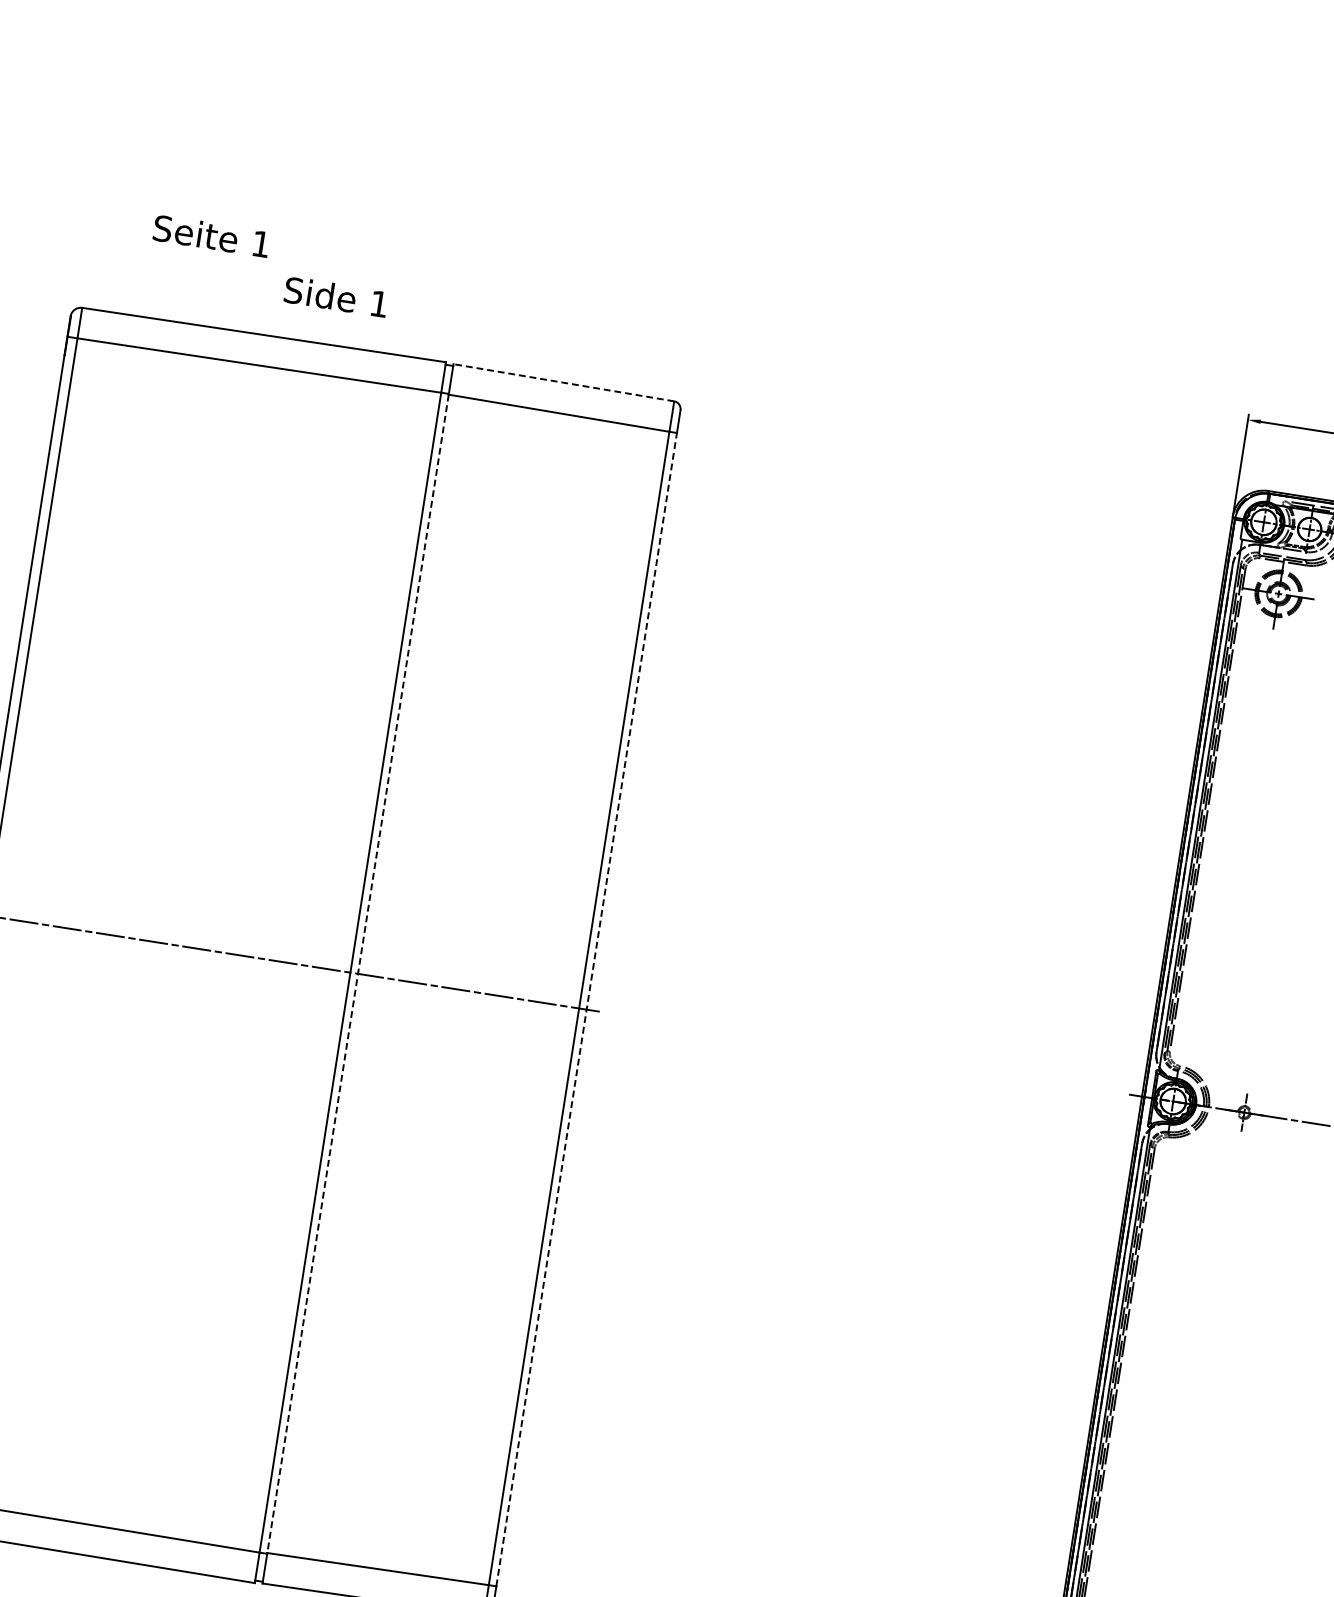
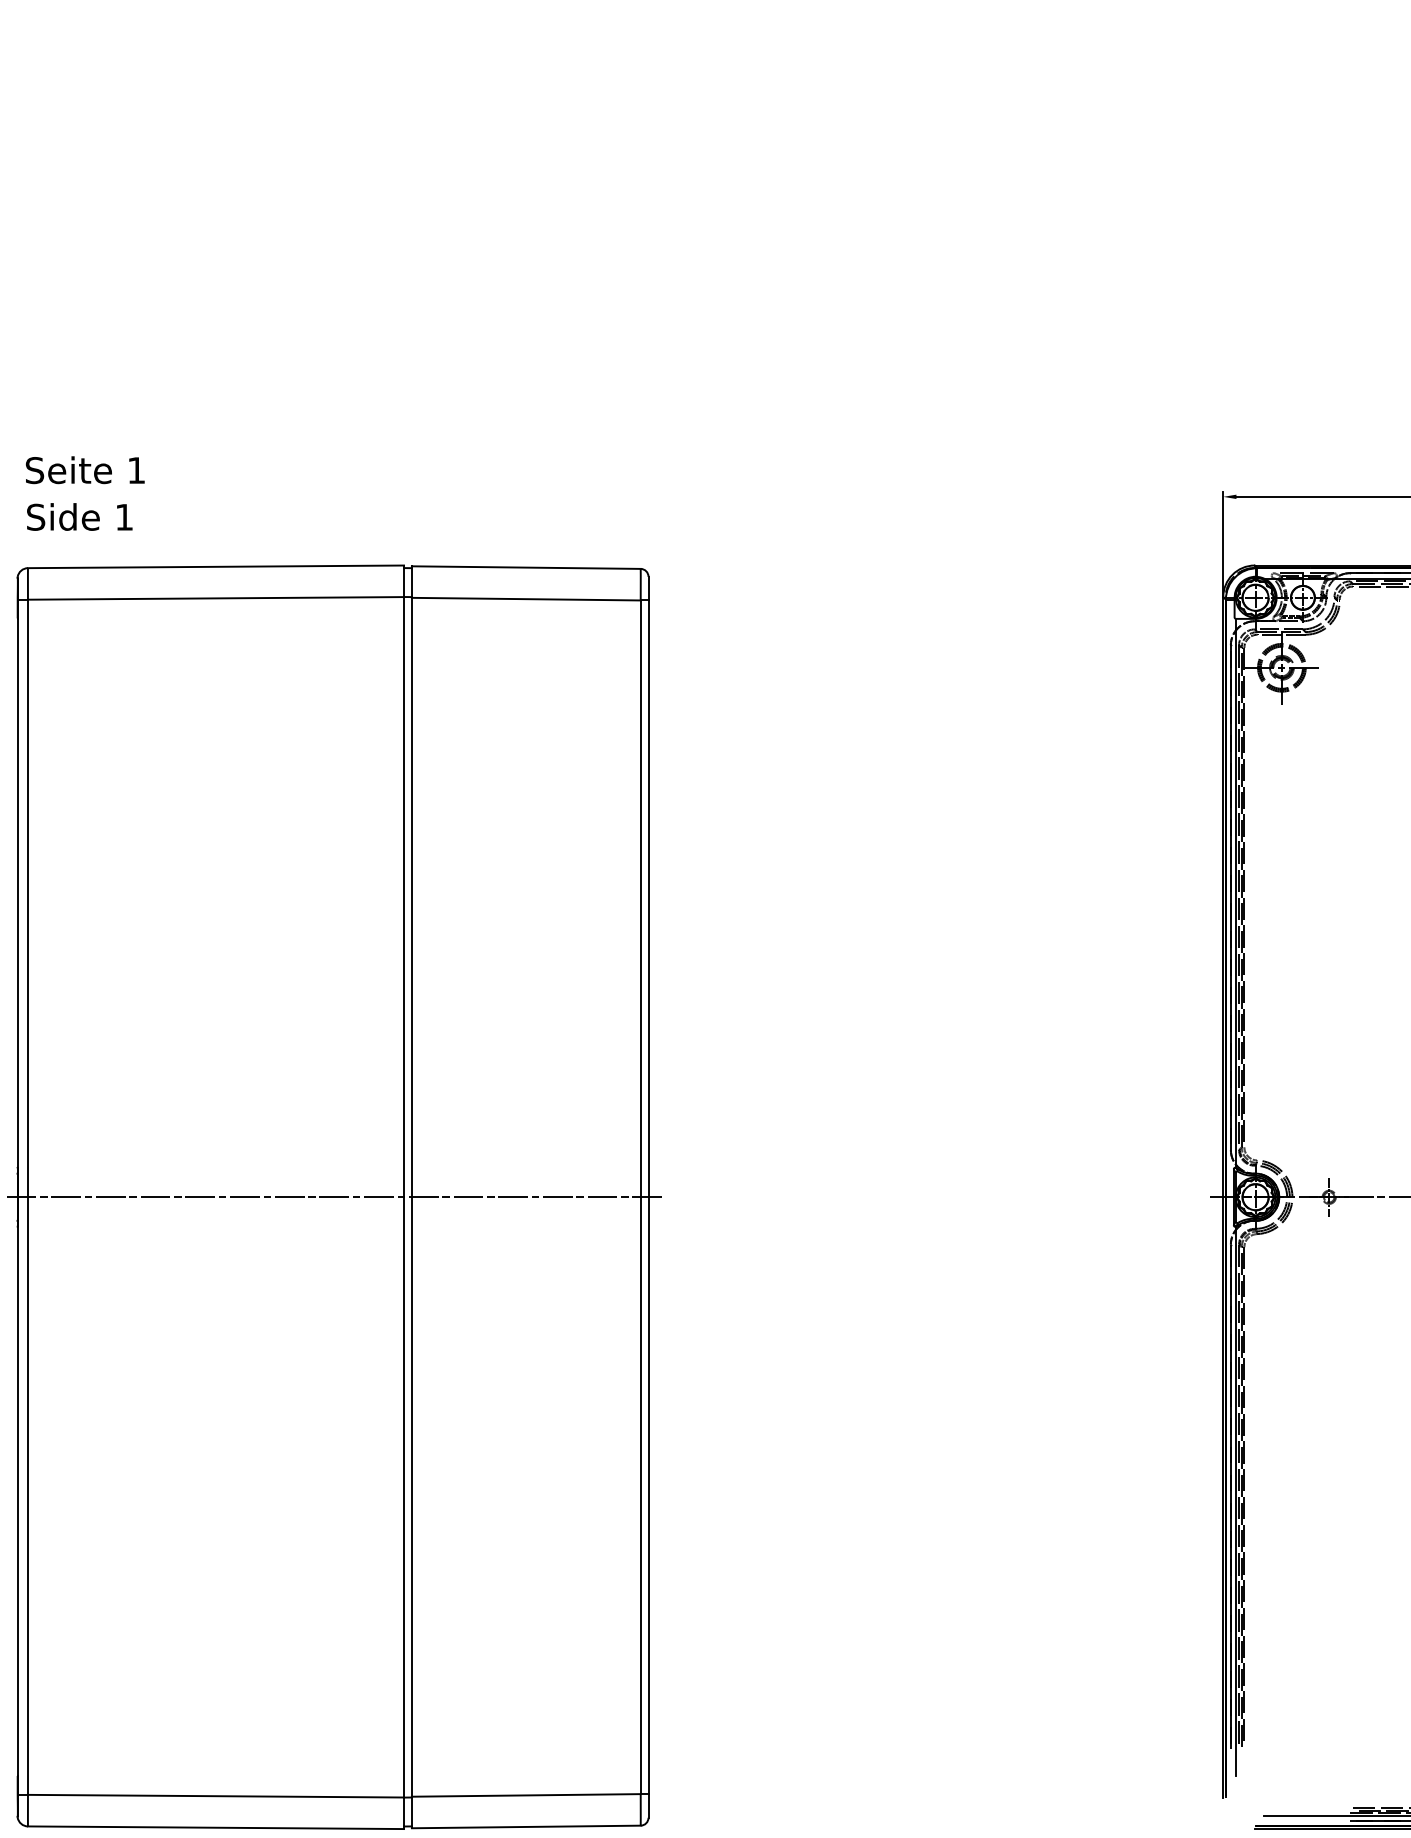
text: (210, 236) -> (84, 470), moved
text: (336, 296) -> (79, 516), moved
line: (563, 382) -> (525, 567), dashed -> solid
line: (357, 974) -> (411, 1197), dashed -> solid
line: (586, 1009) -> (648, 1197), dashed -> solid

